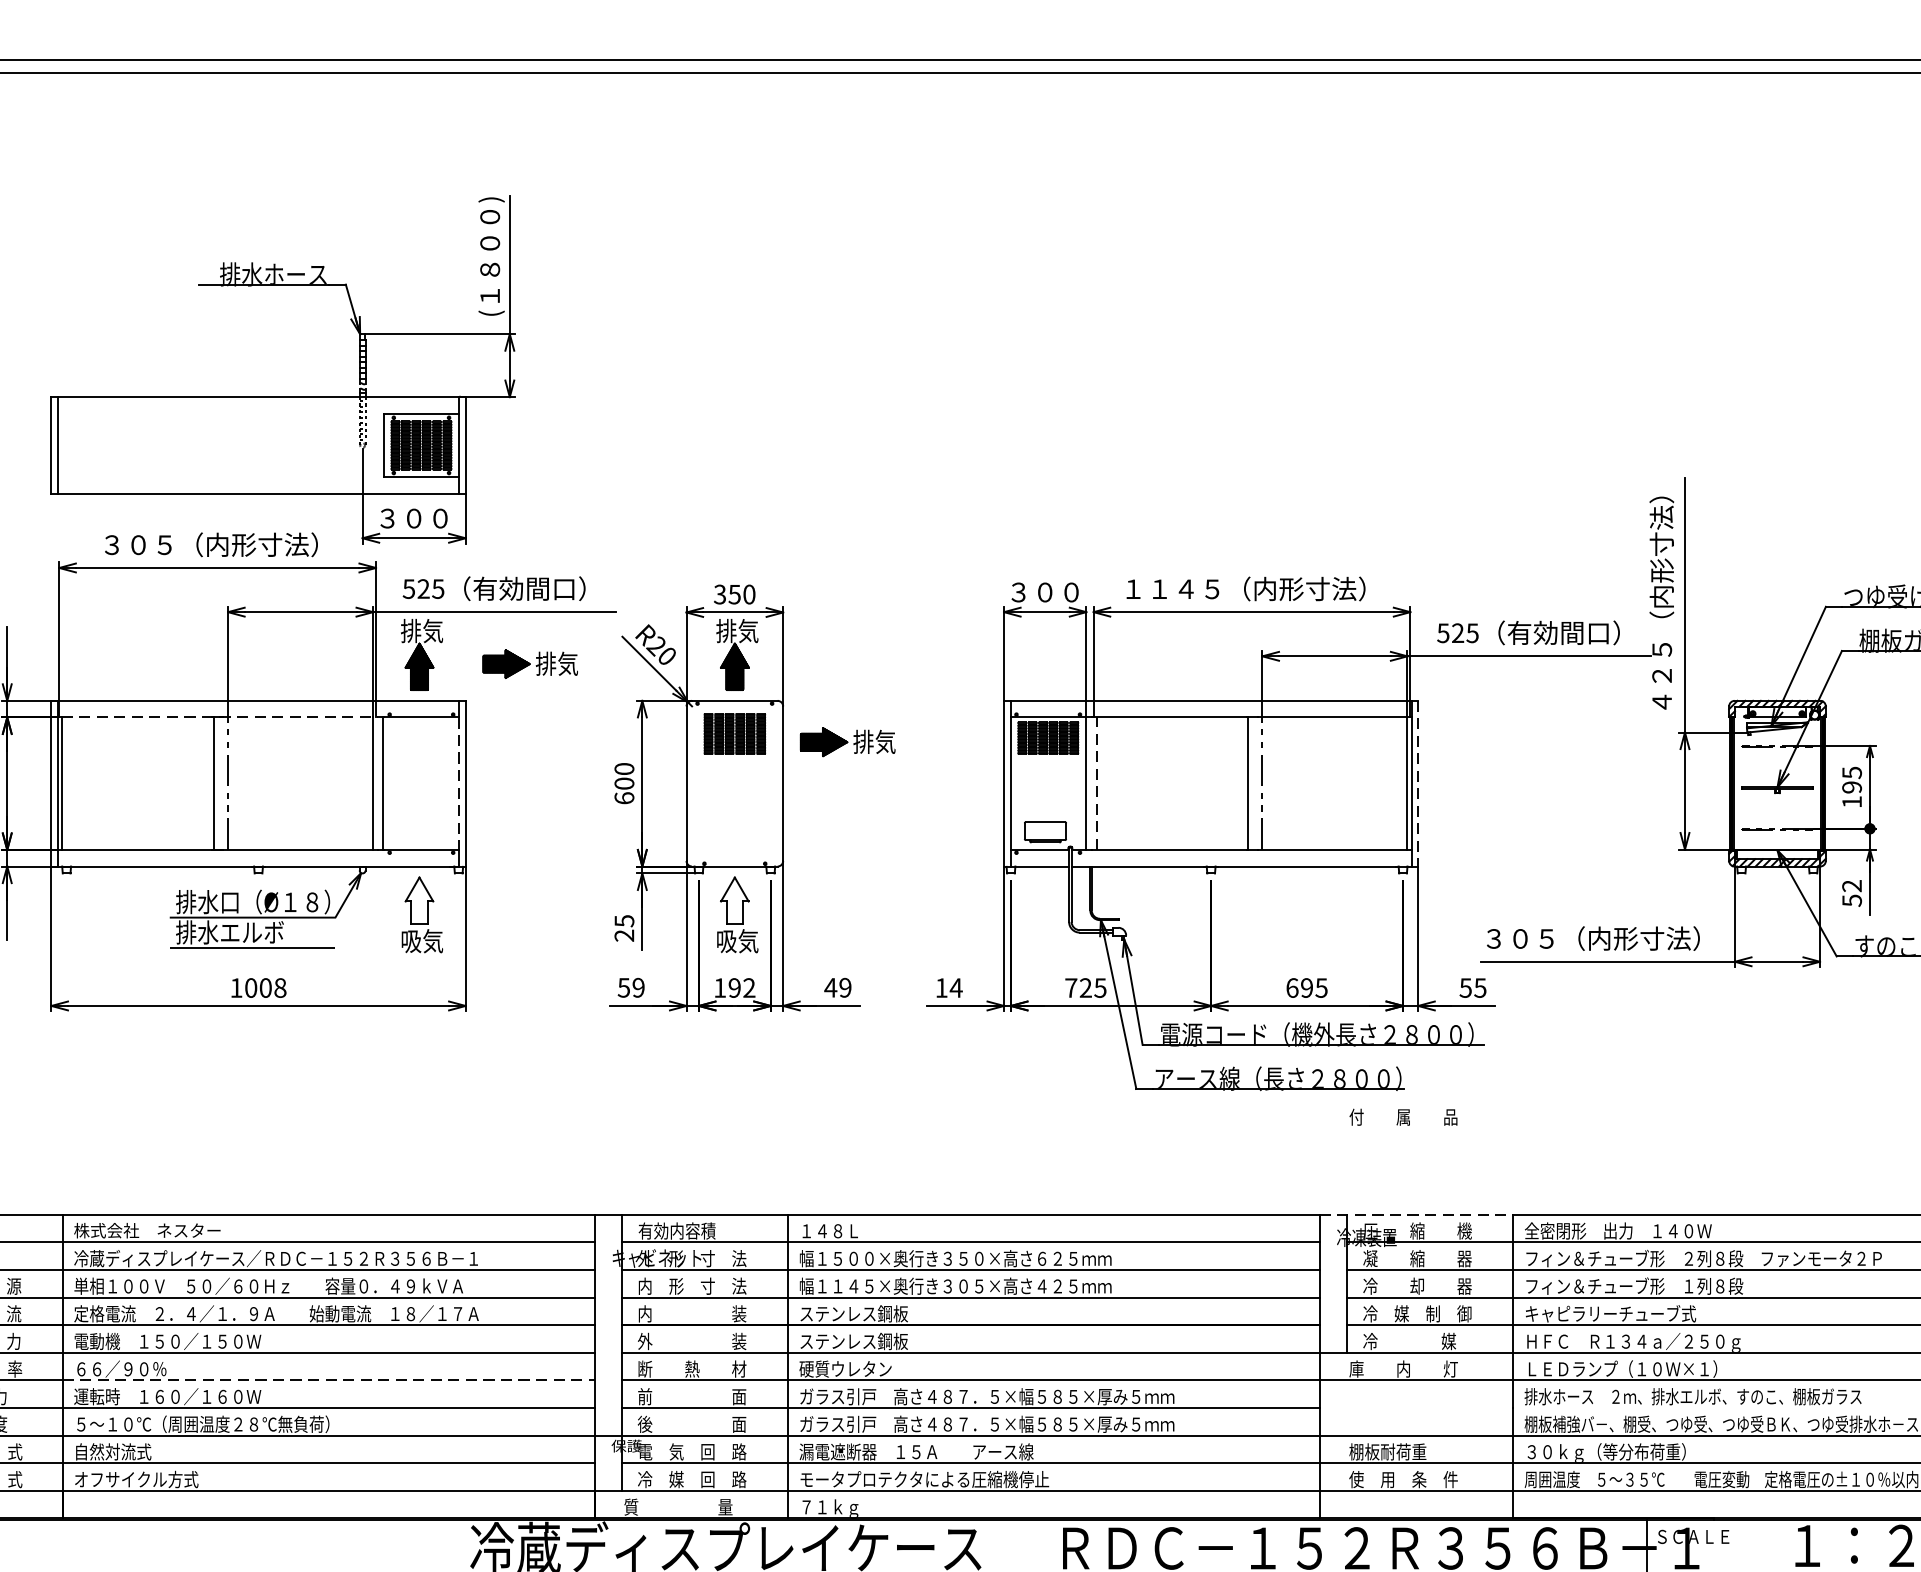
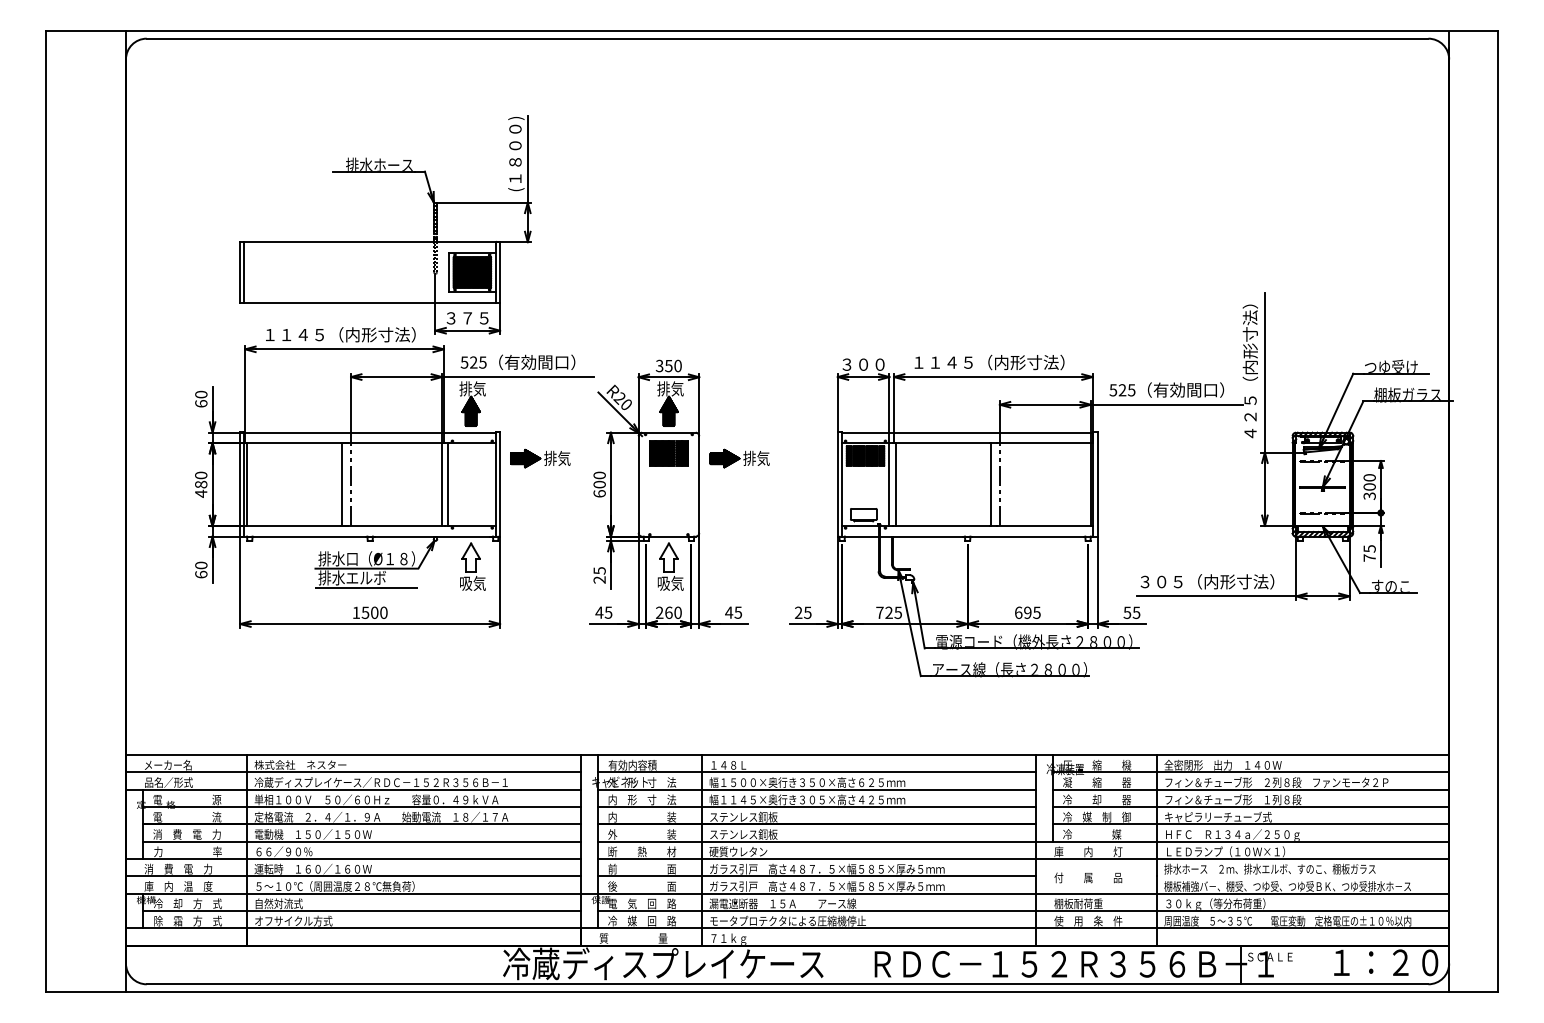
text: (426, 518) -> (475, 318), ３００ -> ３７５
text: (211, 544) -> (340, 334), ３０５（内形寸法） -> １１４５（内形寸法）
part: (530, 663) -> (540, 458), moved
line: (220, 718) -> (346, 443), dashed -> solid
line: (458, 783) -> (495, 484), dashed -> solid
line: (1096, 783) -> (895, 484), dashed -> solid
line: (1418, 785) -> (1097, 485), dashed -> solid
text: (1851, 786) -> (1369, 486), 195 -> 300
text: (1851, 893) -> (1369, 553), 52 -> 75
text: (265, 987) -> (374, 612), 1008 -> 1500
text: (630, 987) -> (603, 612), 59 -> 45
text: (734, 987) -> (668, 612), 192 -> 260
text: (844, 987) -> (737, 612), 49 -> 45
text: (947, 987) -> (802, 612), 14 -> 25
text: (1403, 1116) -> (1088, 877), moved
line: (1416, 1215) -> (1096, 755), dashed -> solid
line: (329, 1379) -> (414, 858), dashed -> solid

